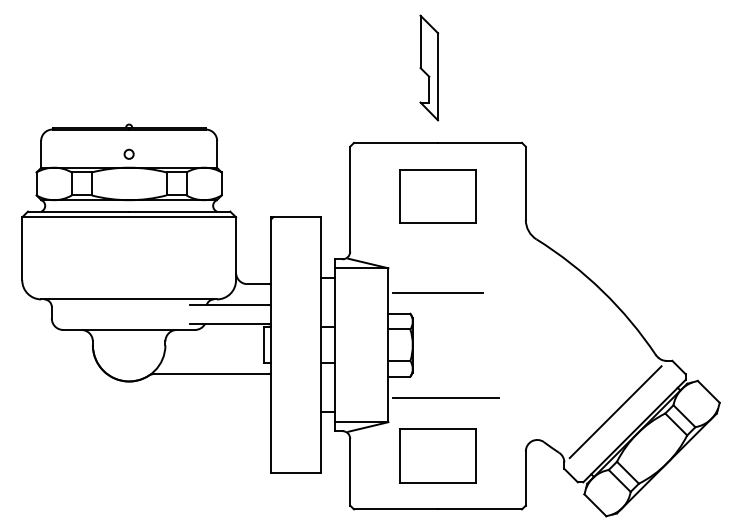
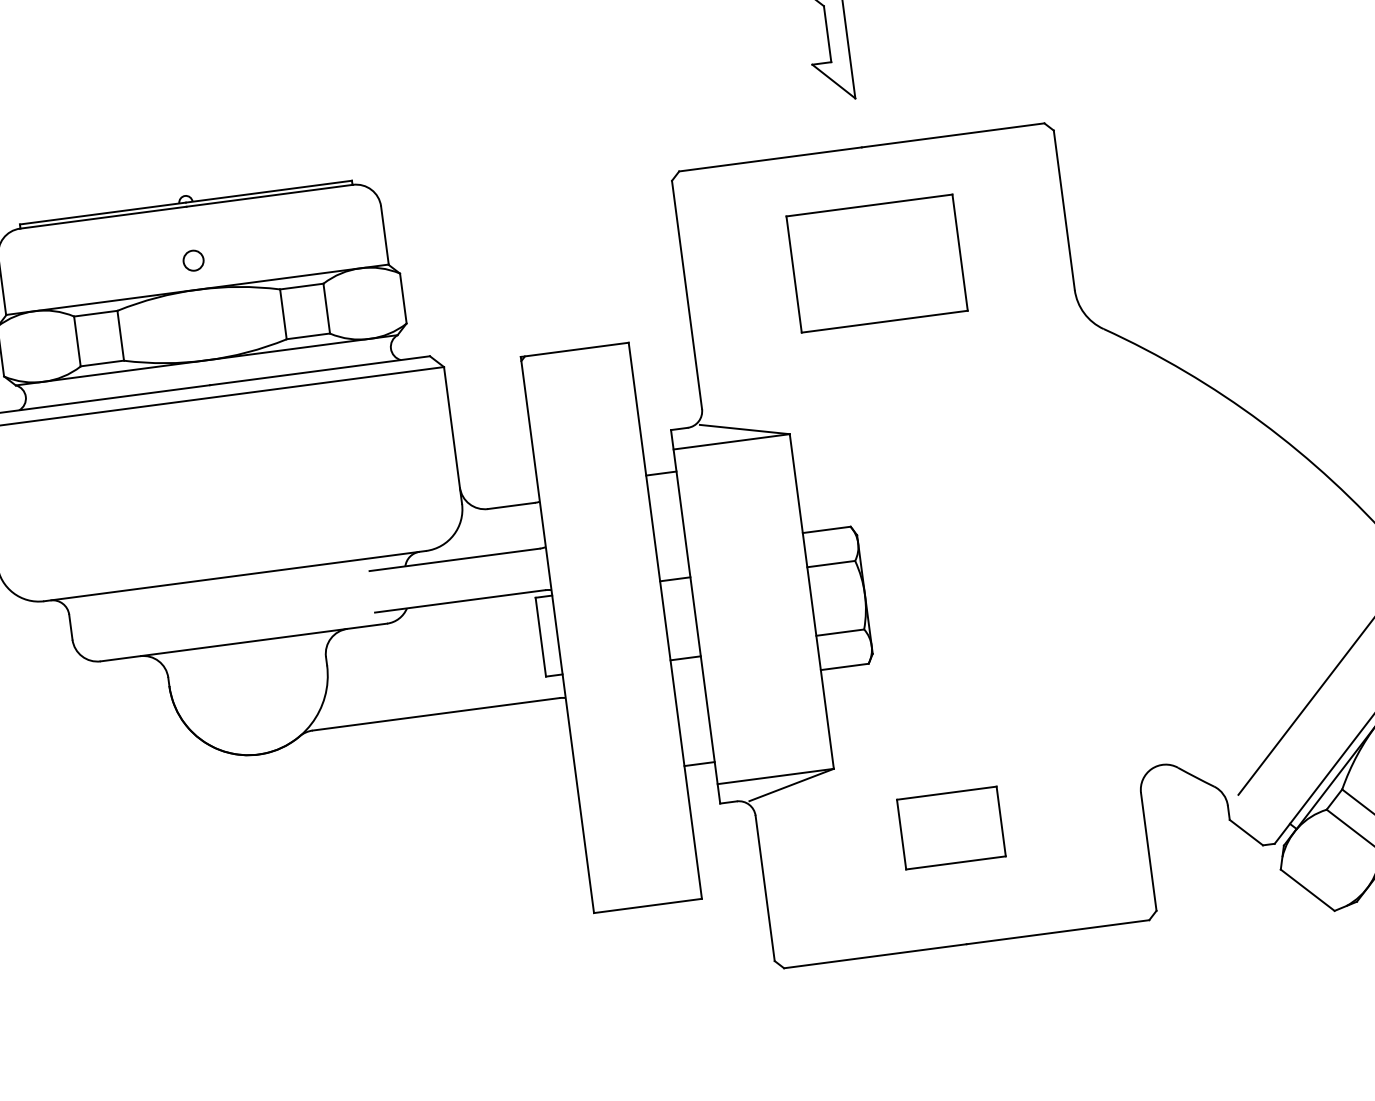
line: (437, 292) -> (903, 472), removed
line: (445, 397) -> (950, 698), removed
part: (437, 455) -> (950, 827), size x0.6

